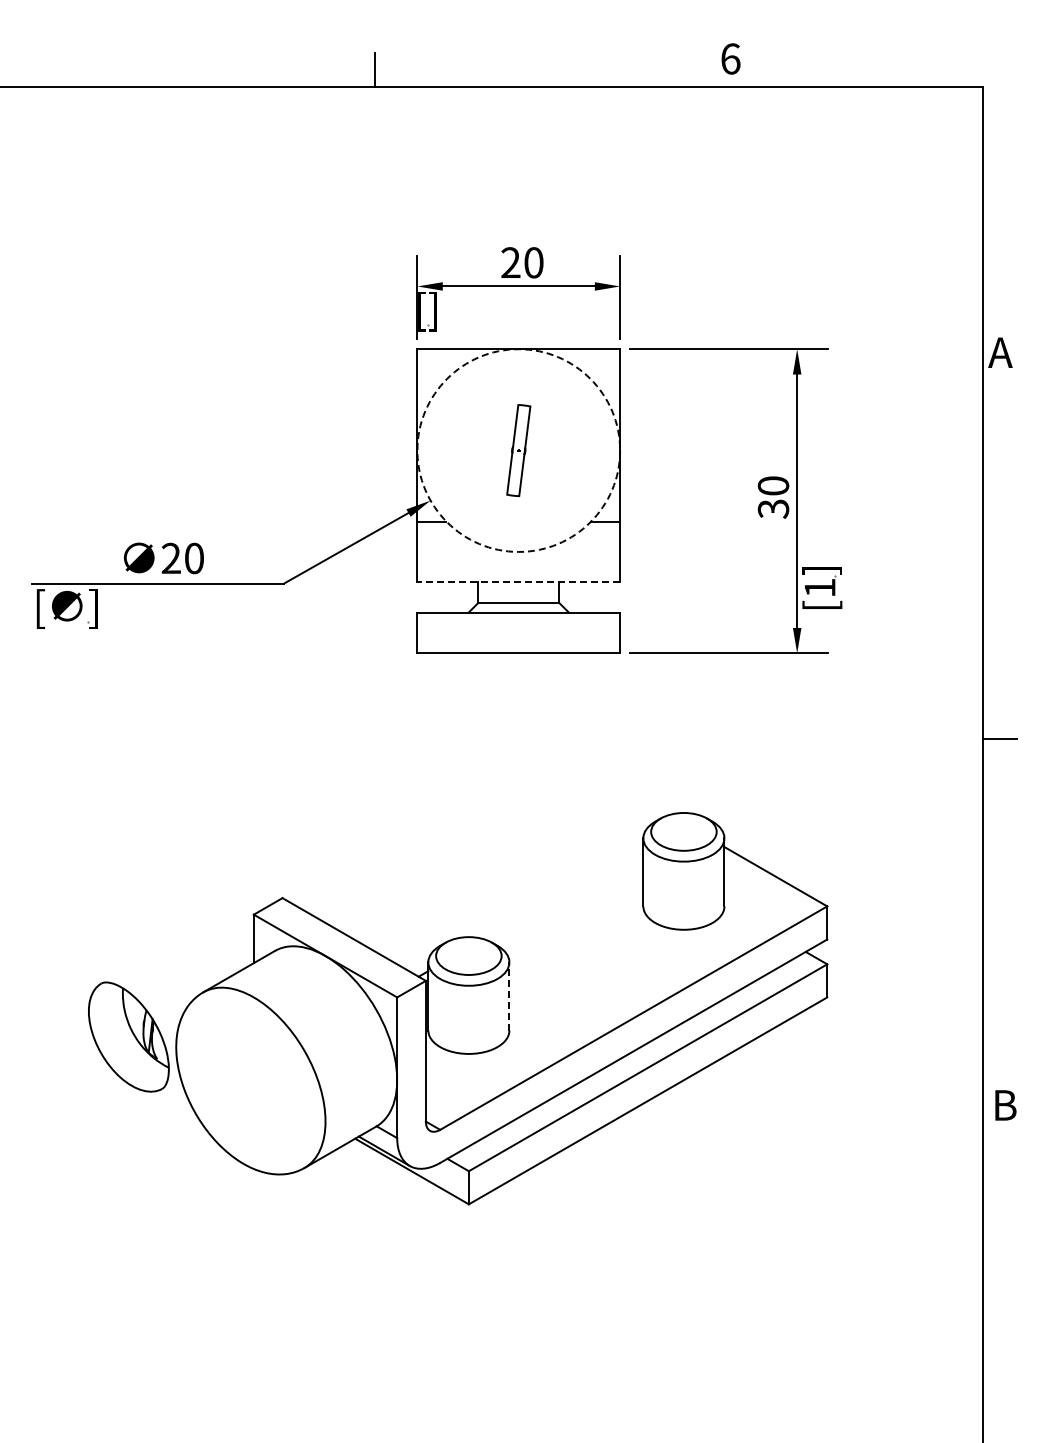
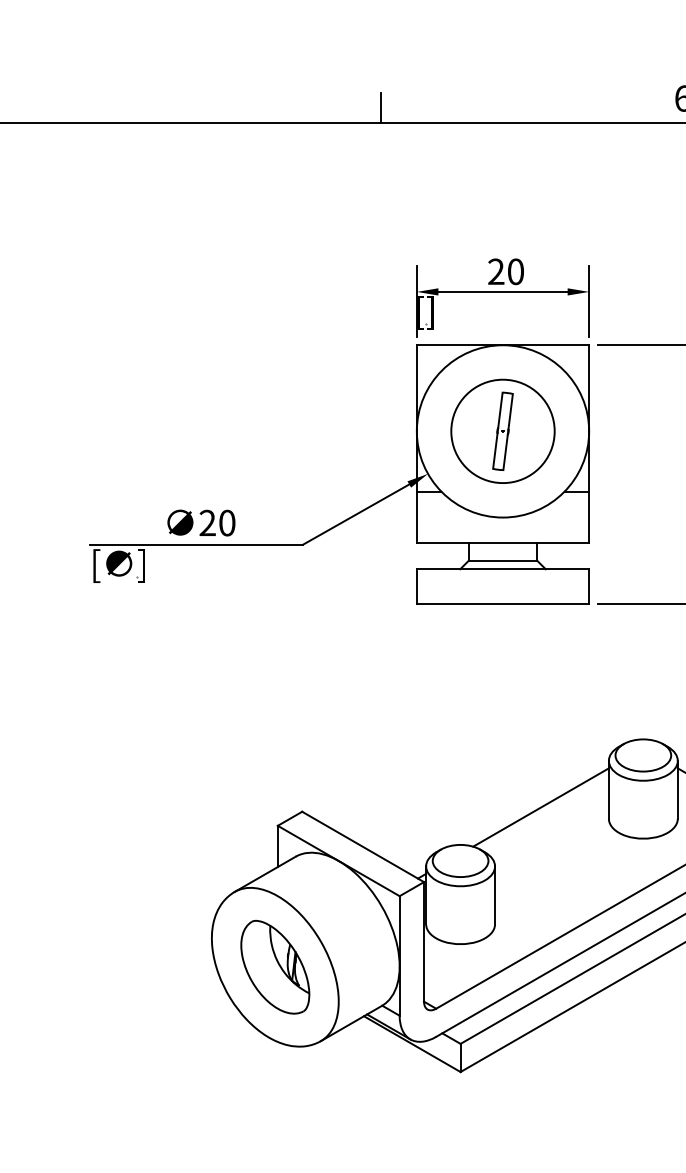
circle: (518, 450) -> (502, 431), added
circle: (518, 450) -> (502, 431), dashed -> solid
line: (518, 582) -> (502, 543), dashed -> solid
line: (563, 893) -> (541, 807), added
line: (509, 995) -> (495, 894), dashed -> solid
part: (128, 1036) -> (274, 966), moved

